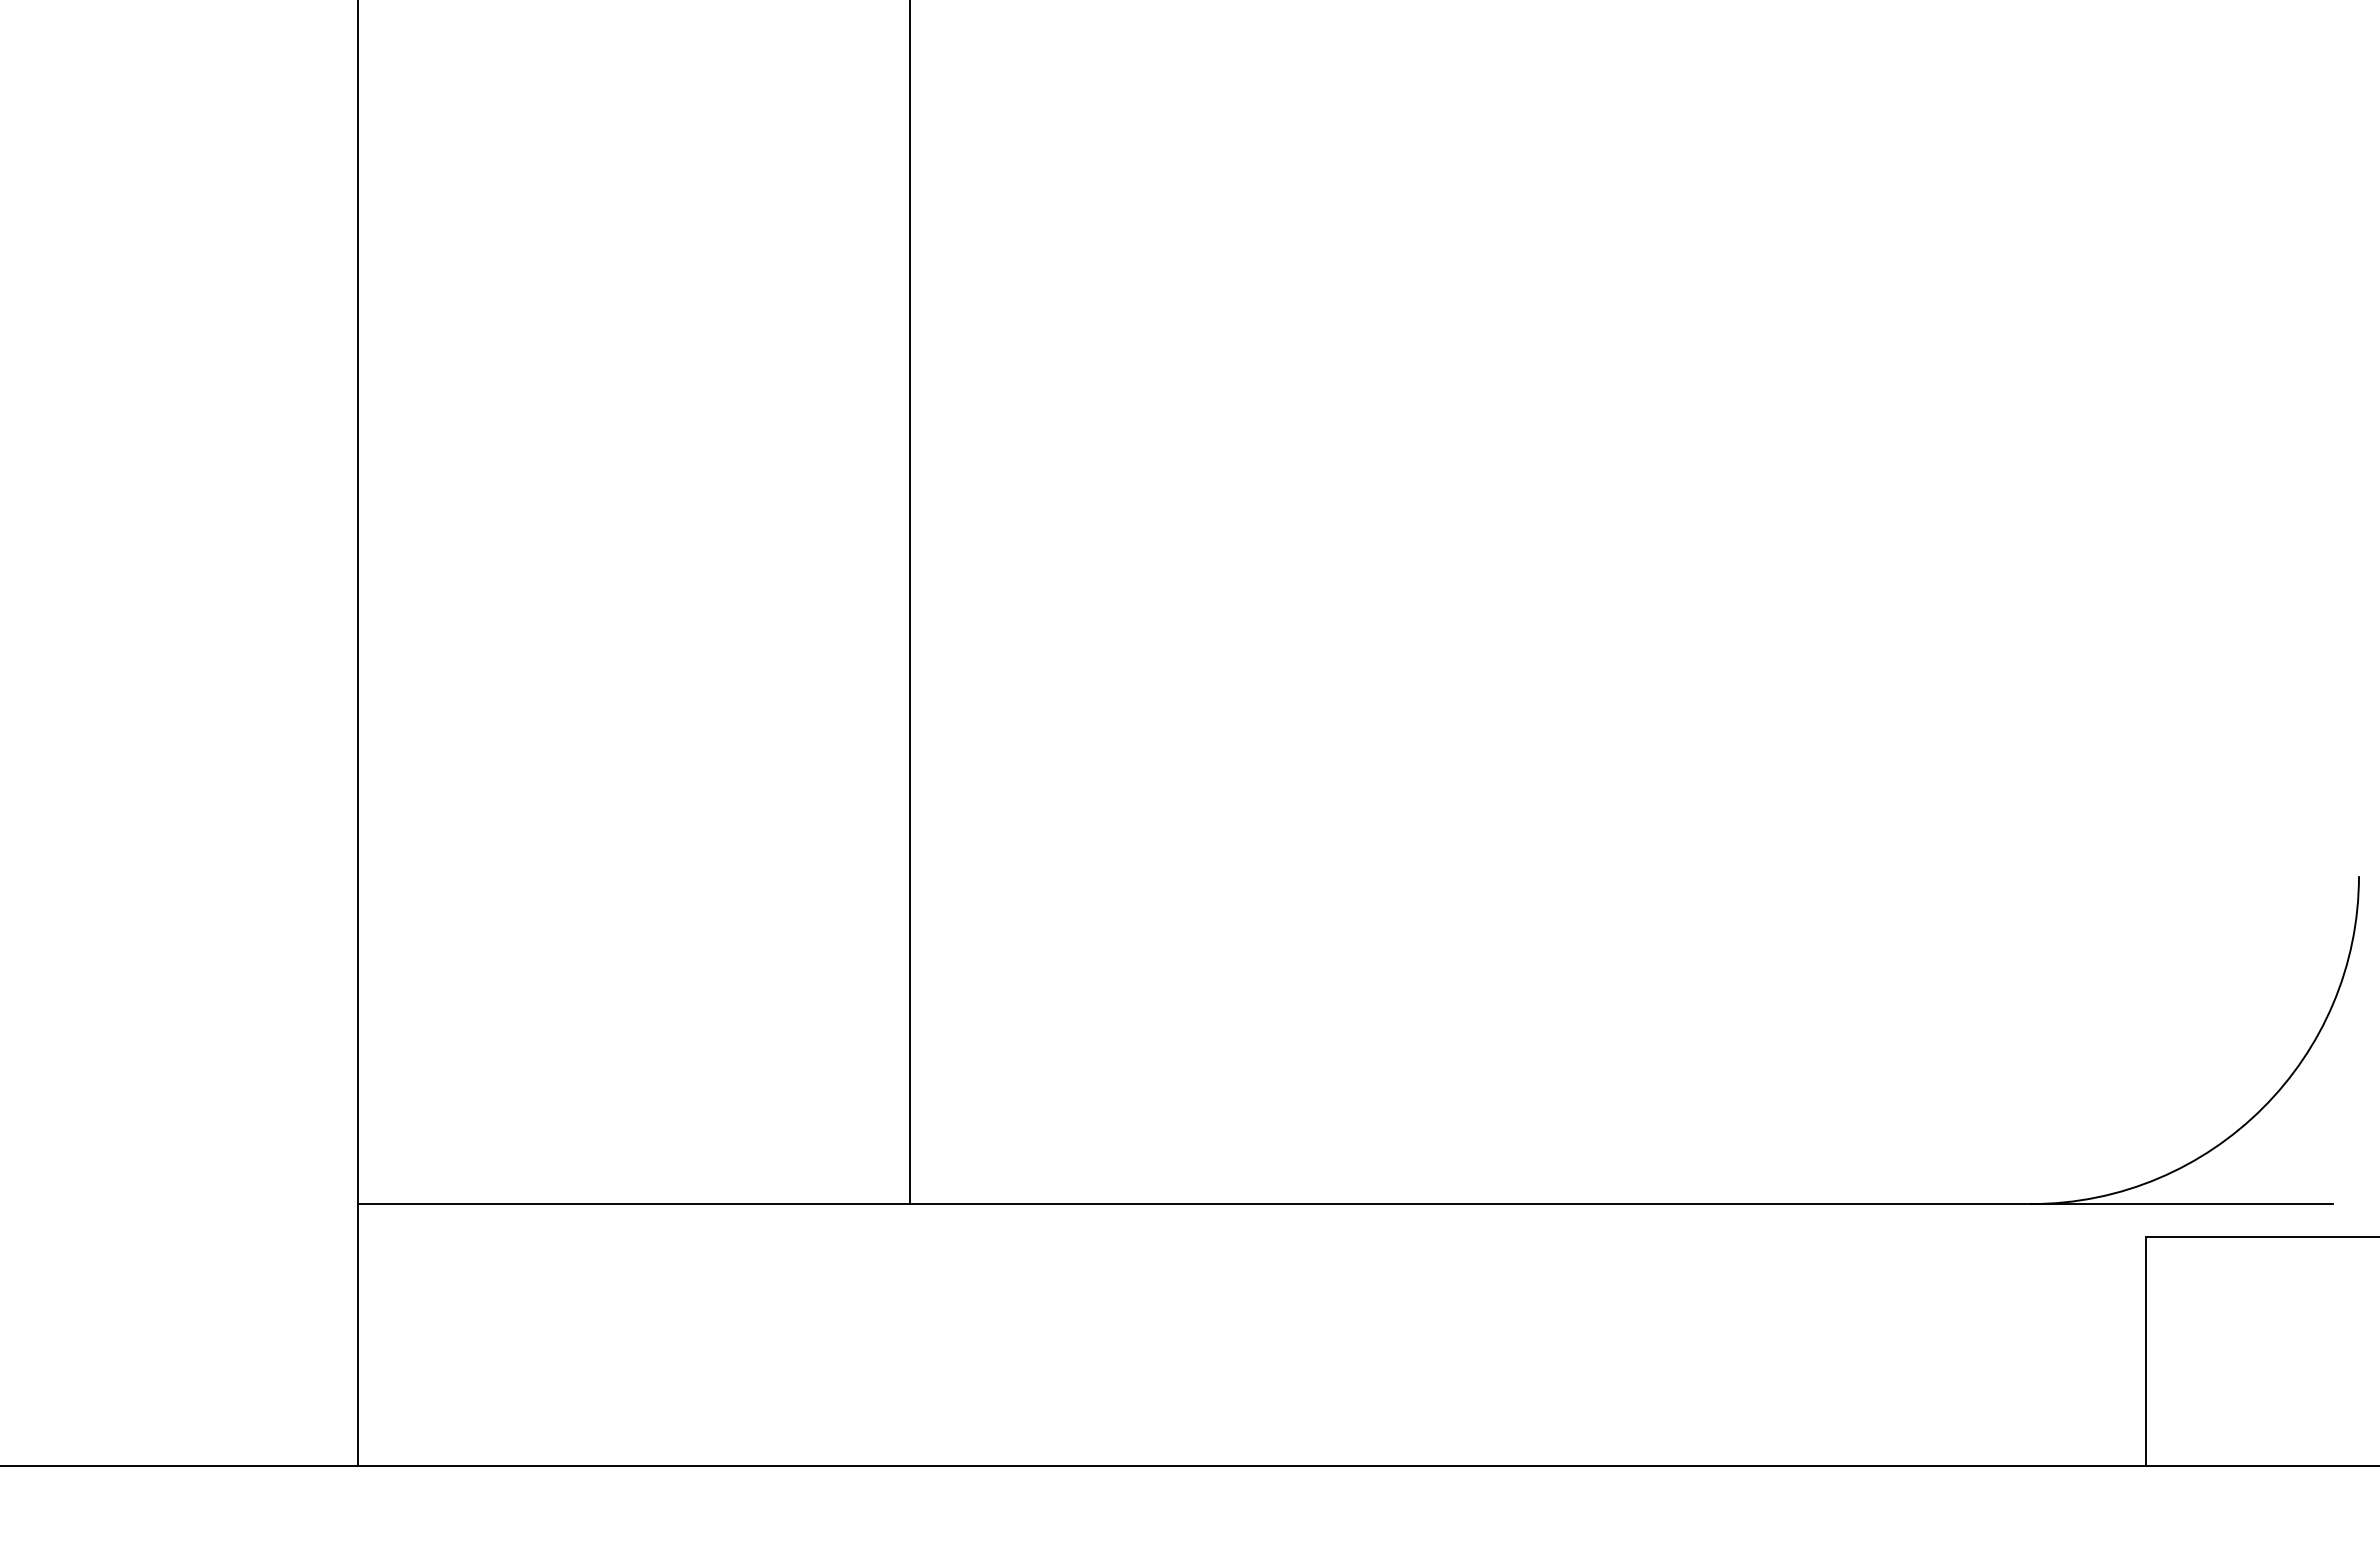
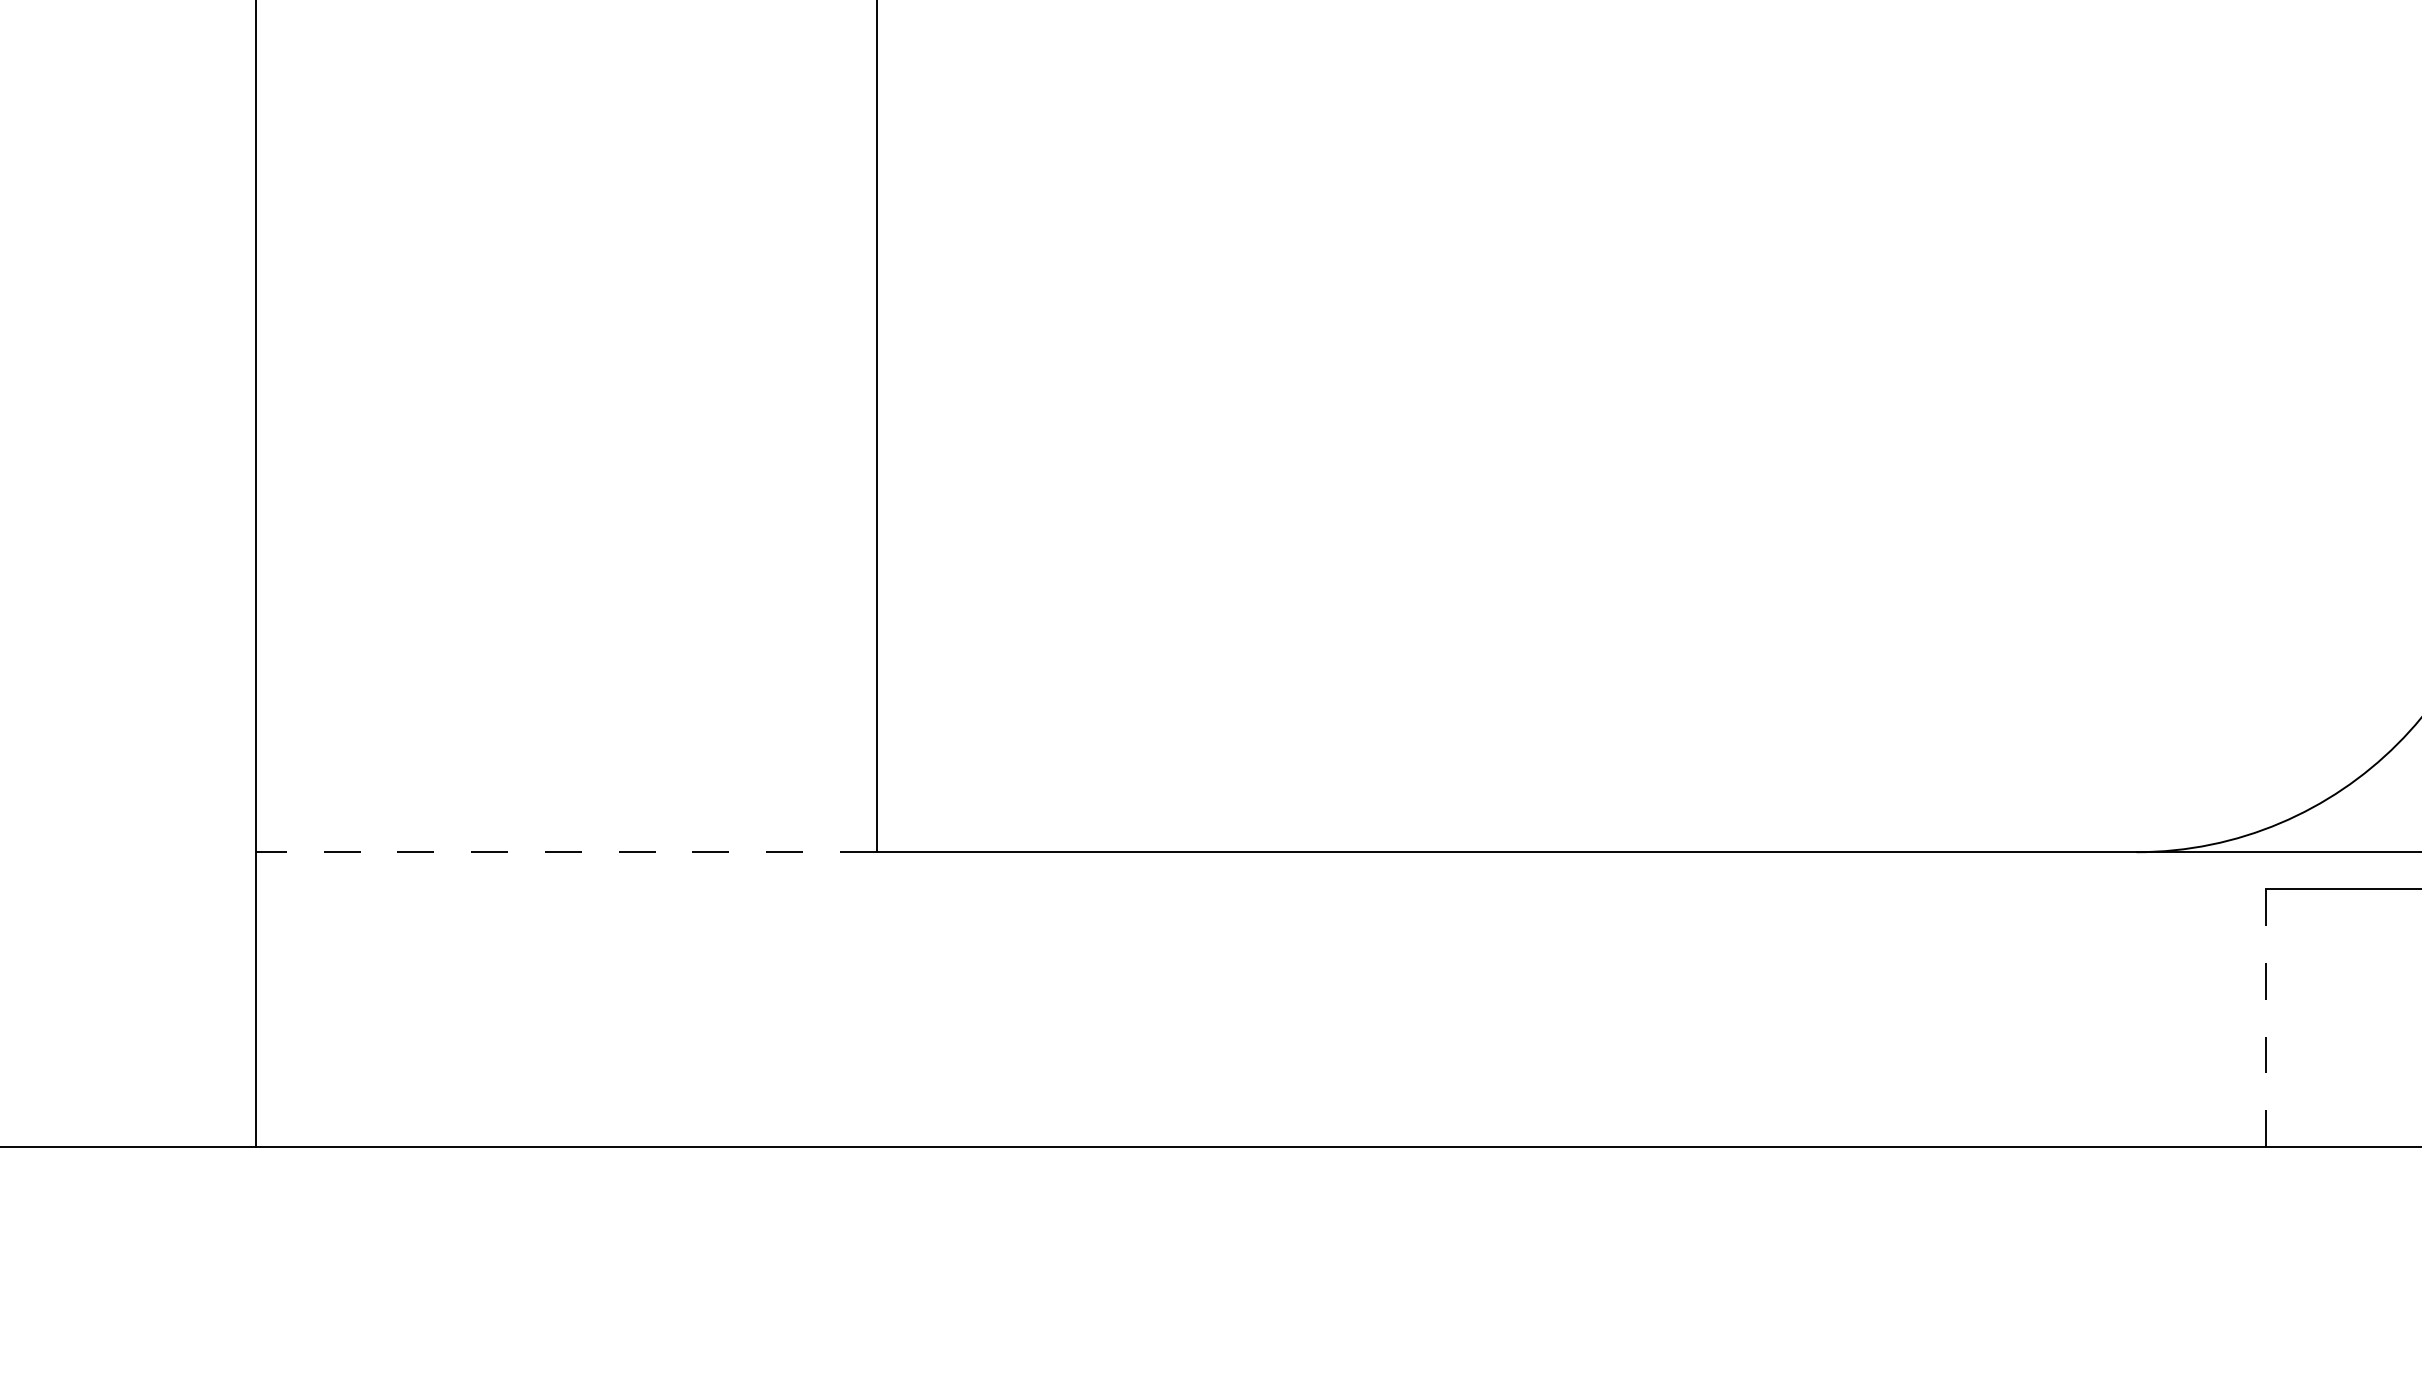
line: (634, 1204) -> (566, 852), solid -> dashed
line: (2145, 1351) -> (2265, 1017), solid -> dashed

